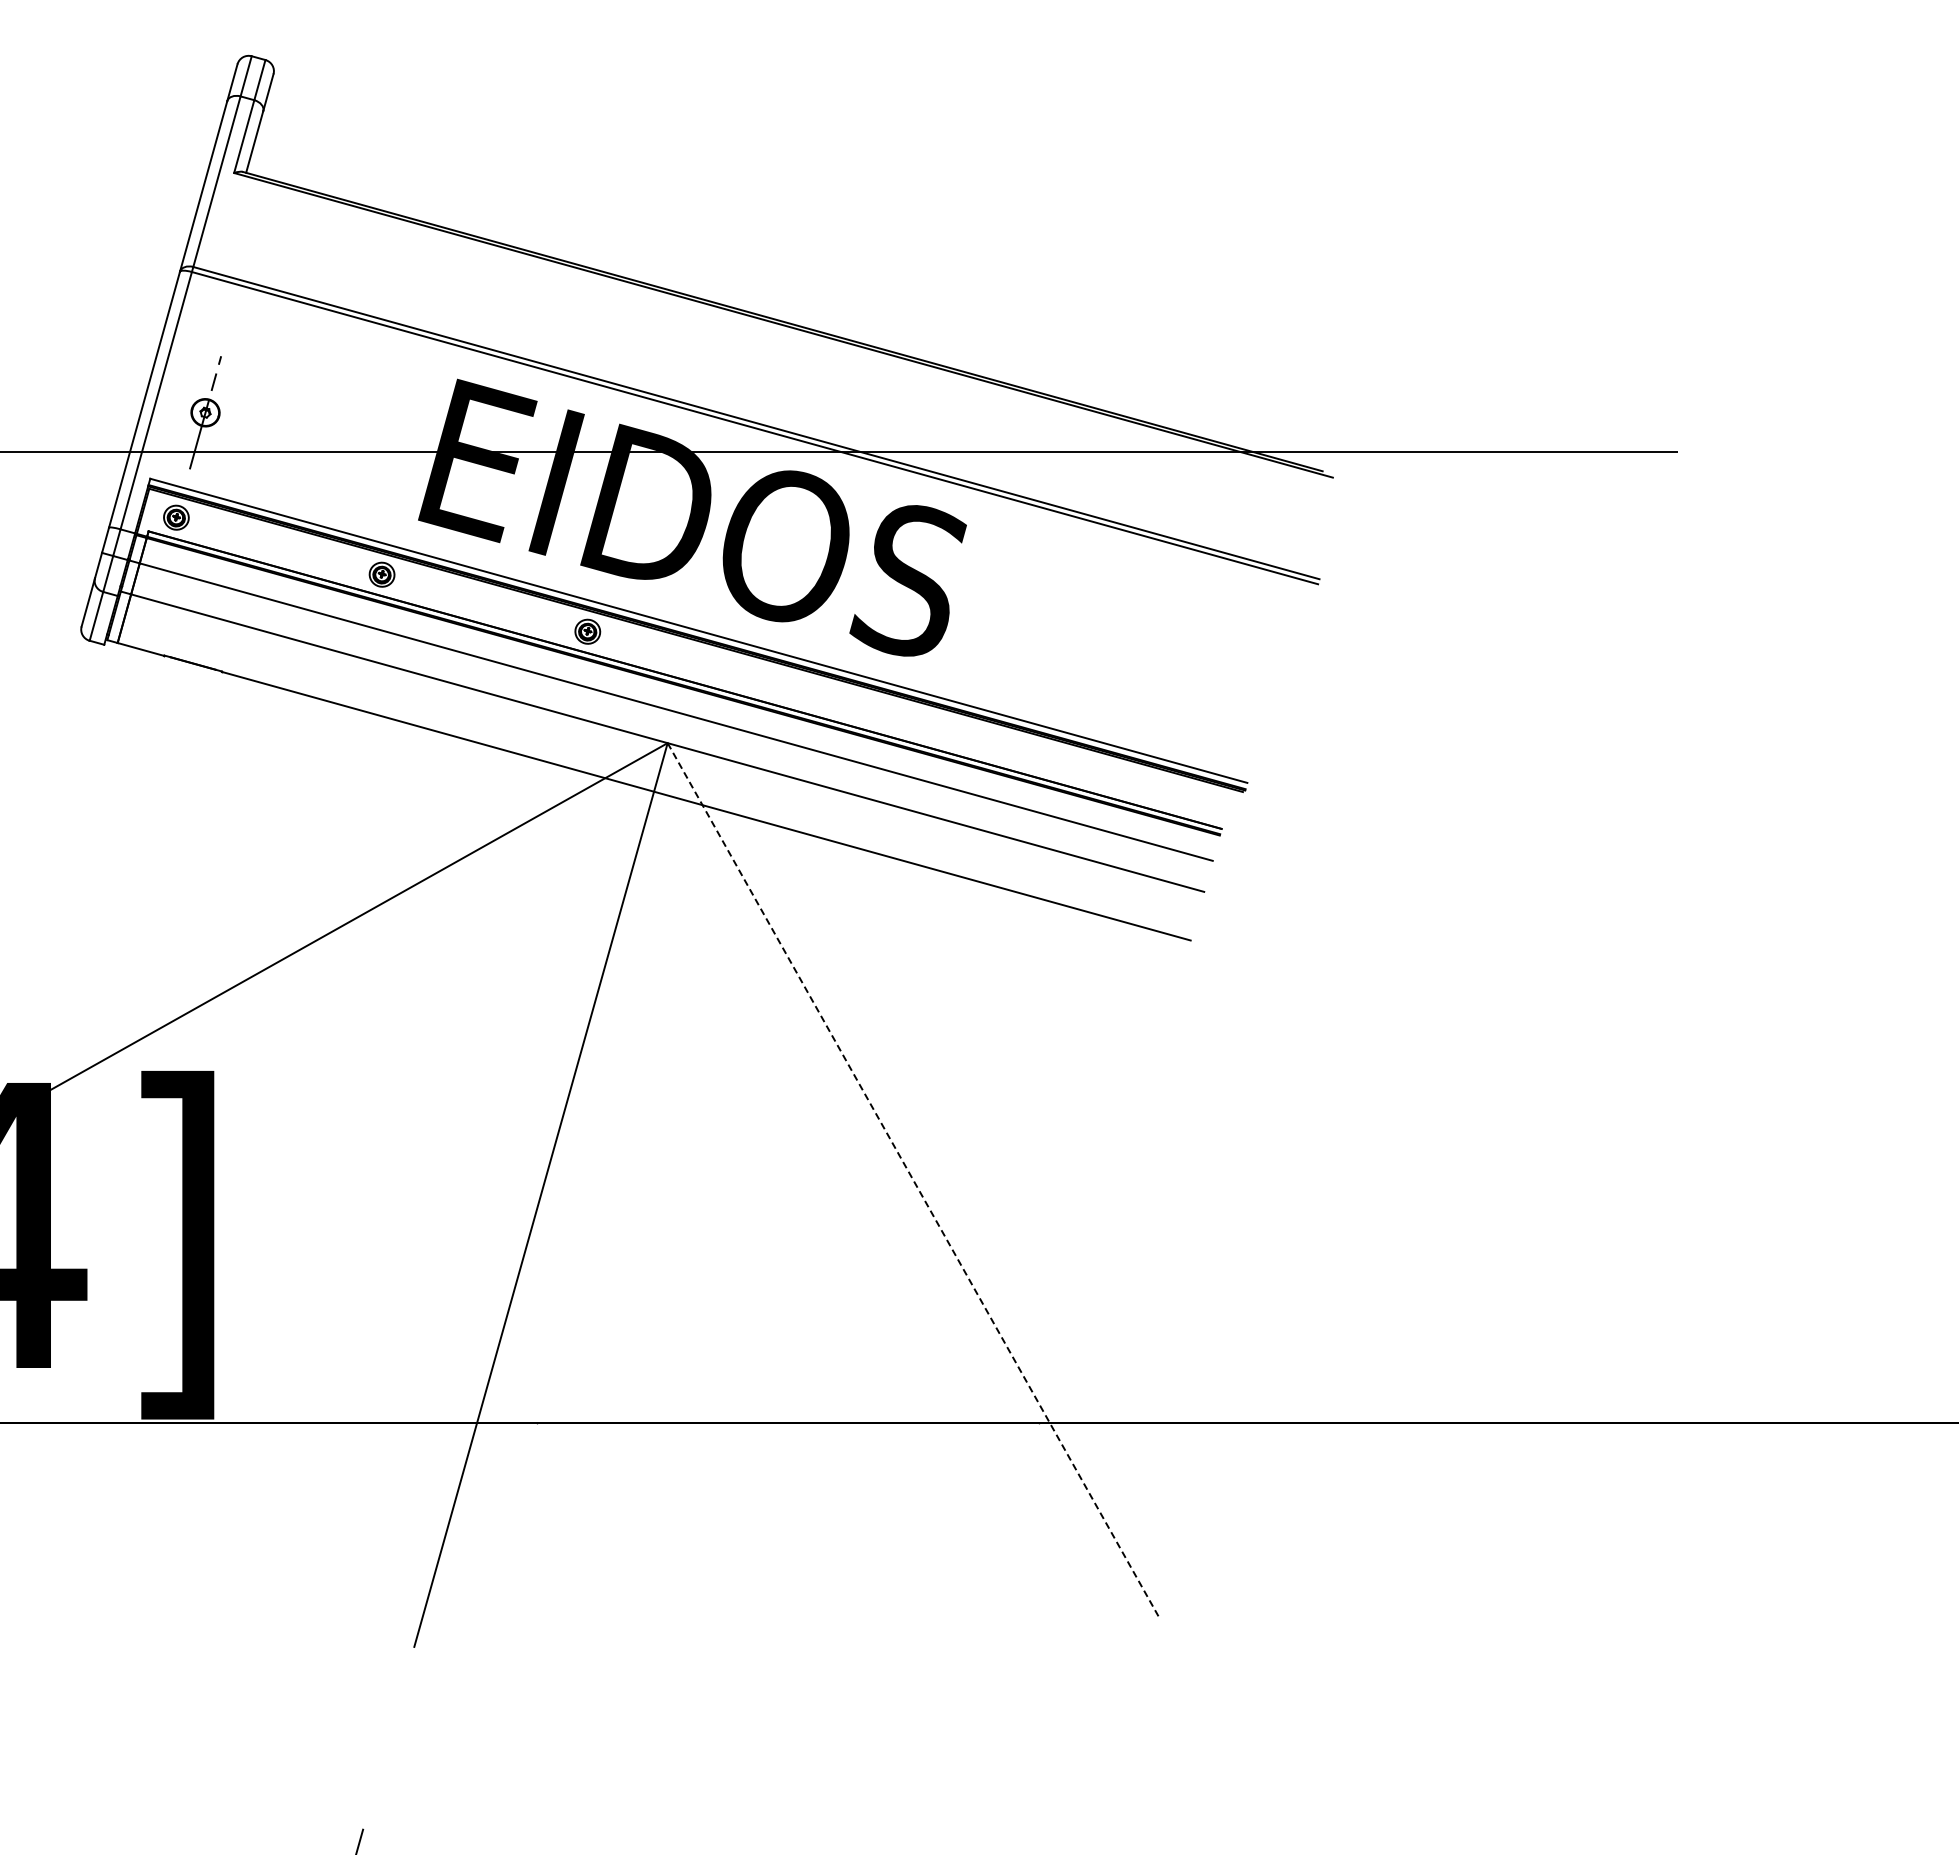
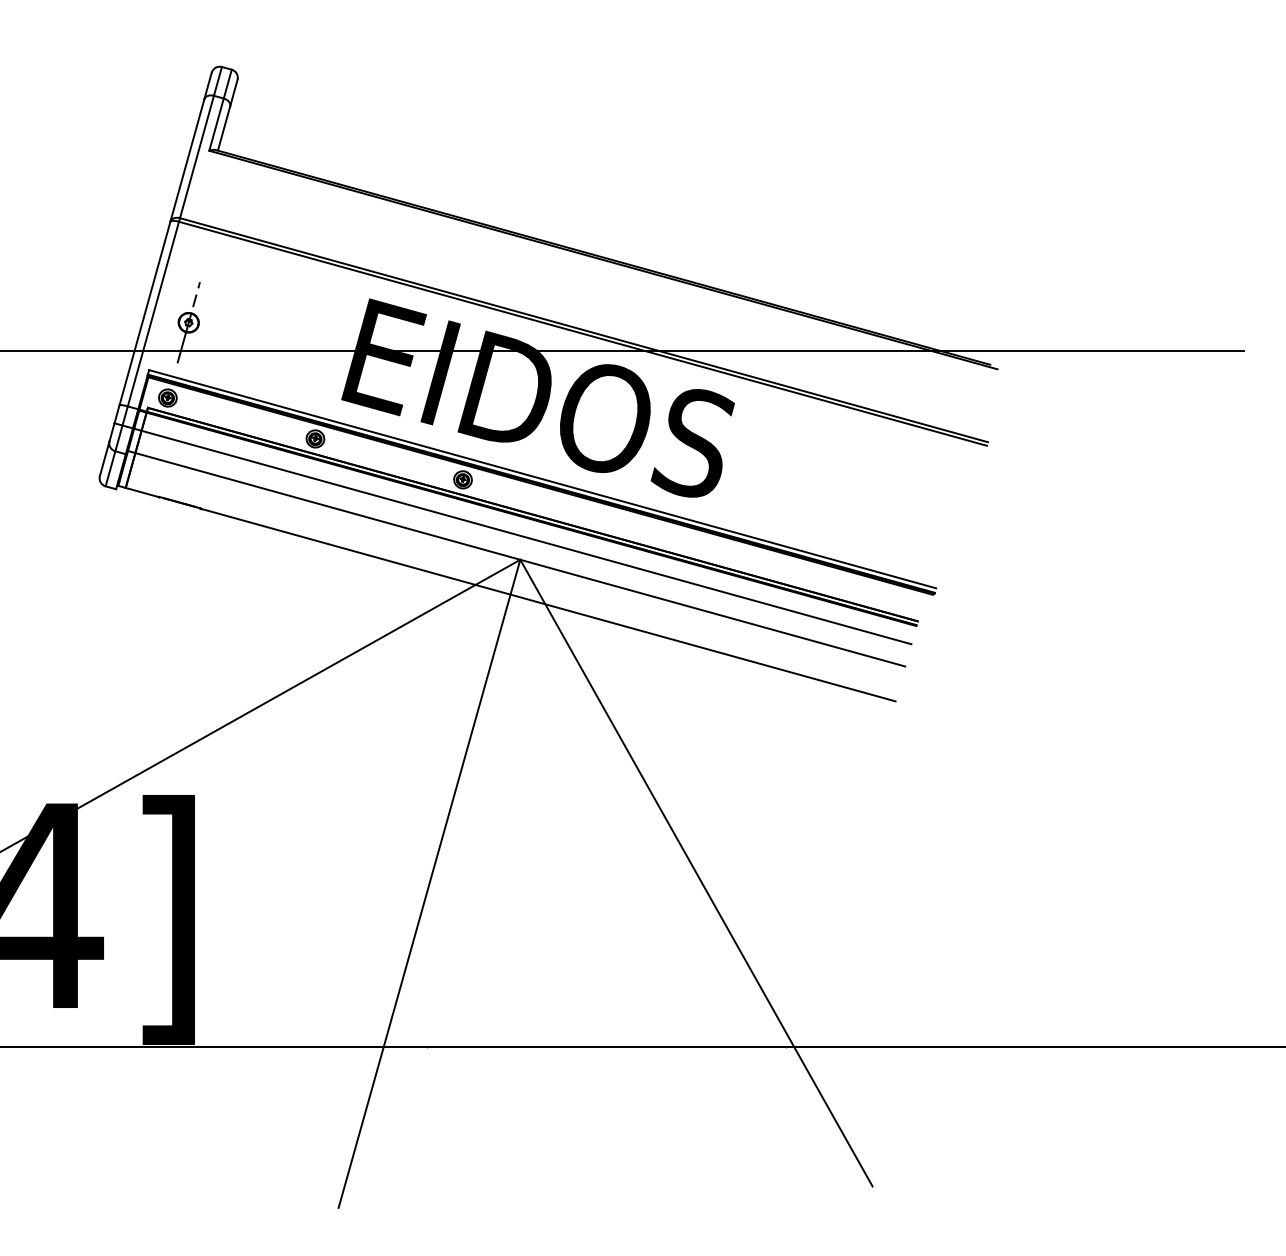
line: (913, 1180) -> (696, 873), dashed -> solid

